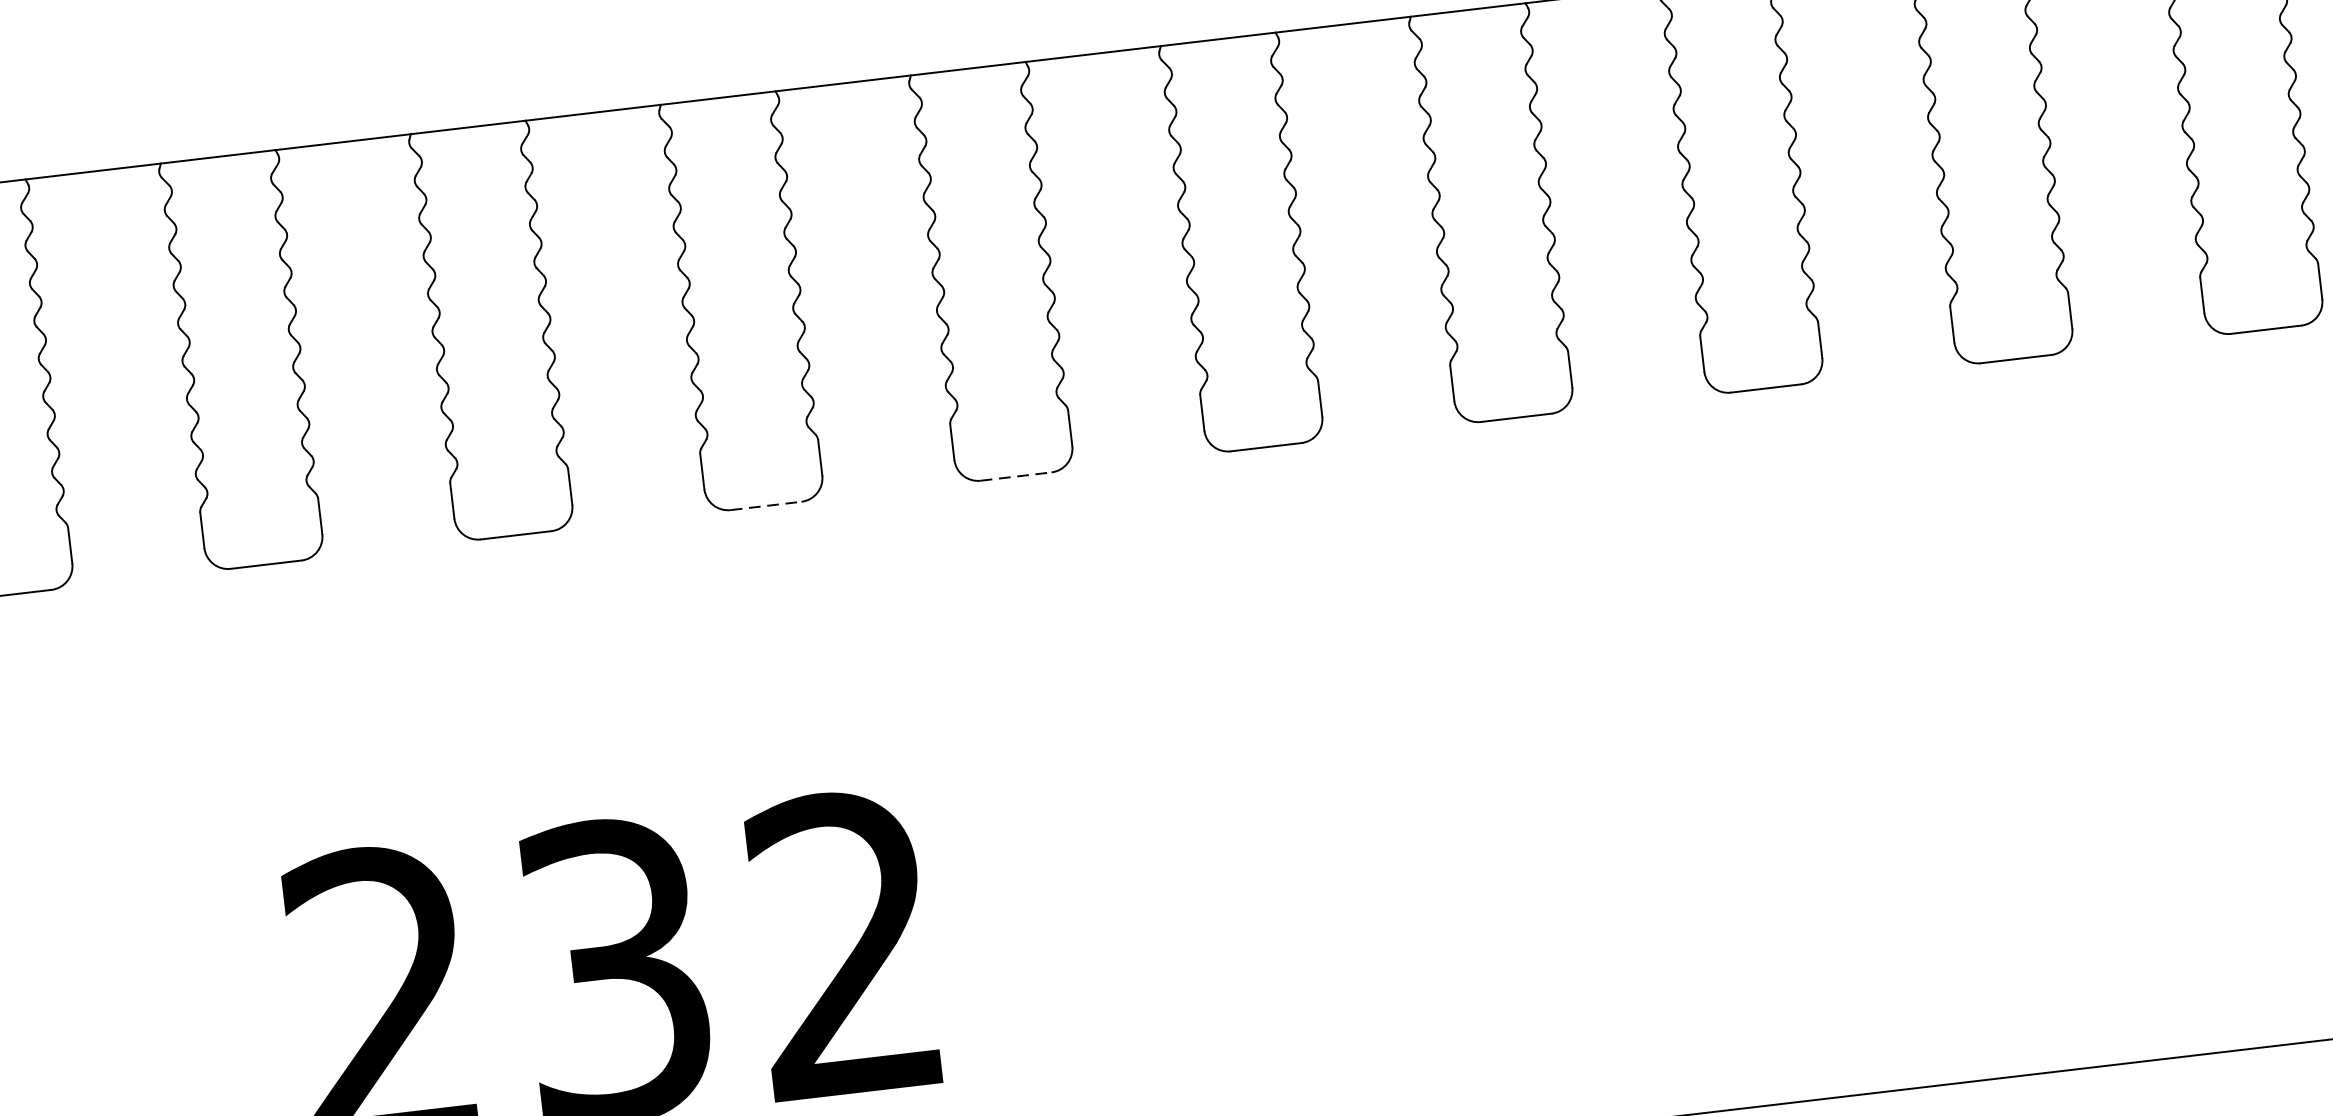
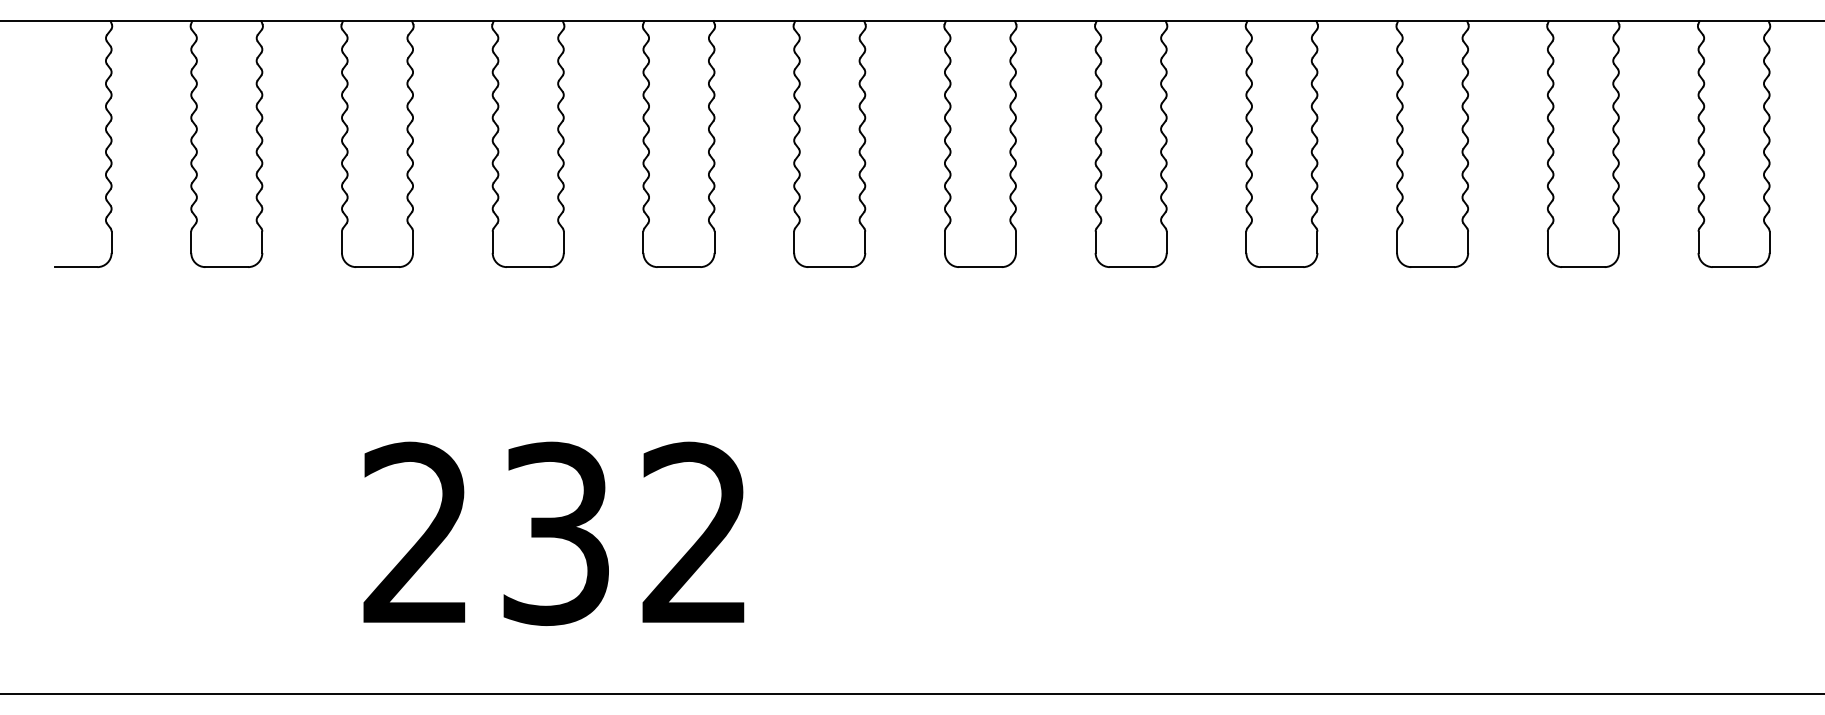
line: (1017, 477) -> (830, 267), dashed -> solid
line: (767, 506) -> (679, 267), dashed -> solid

